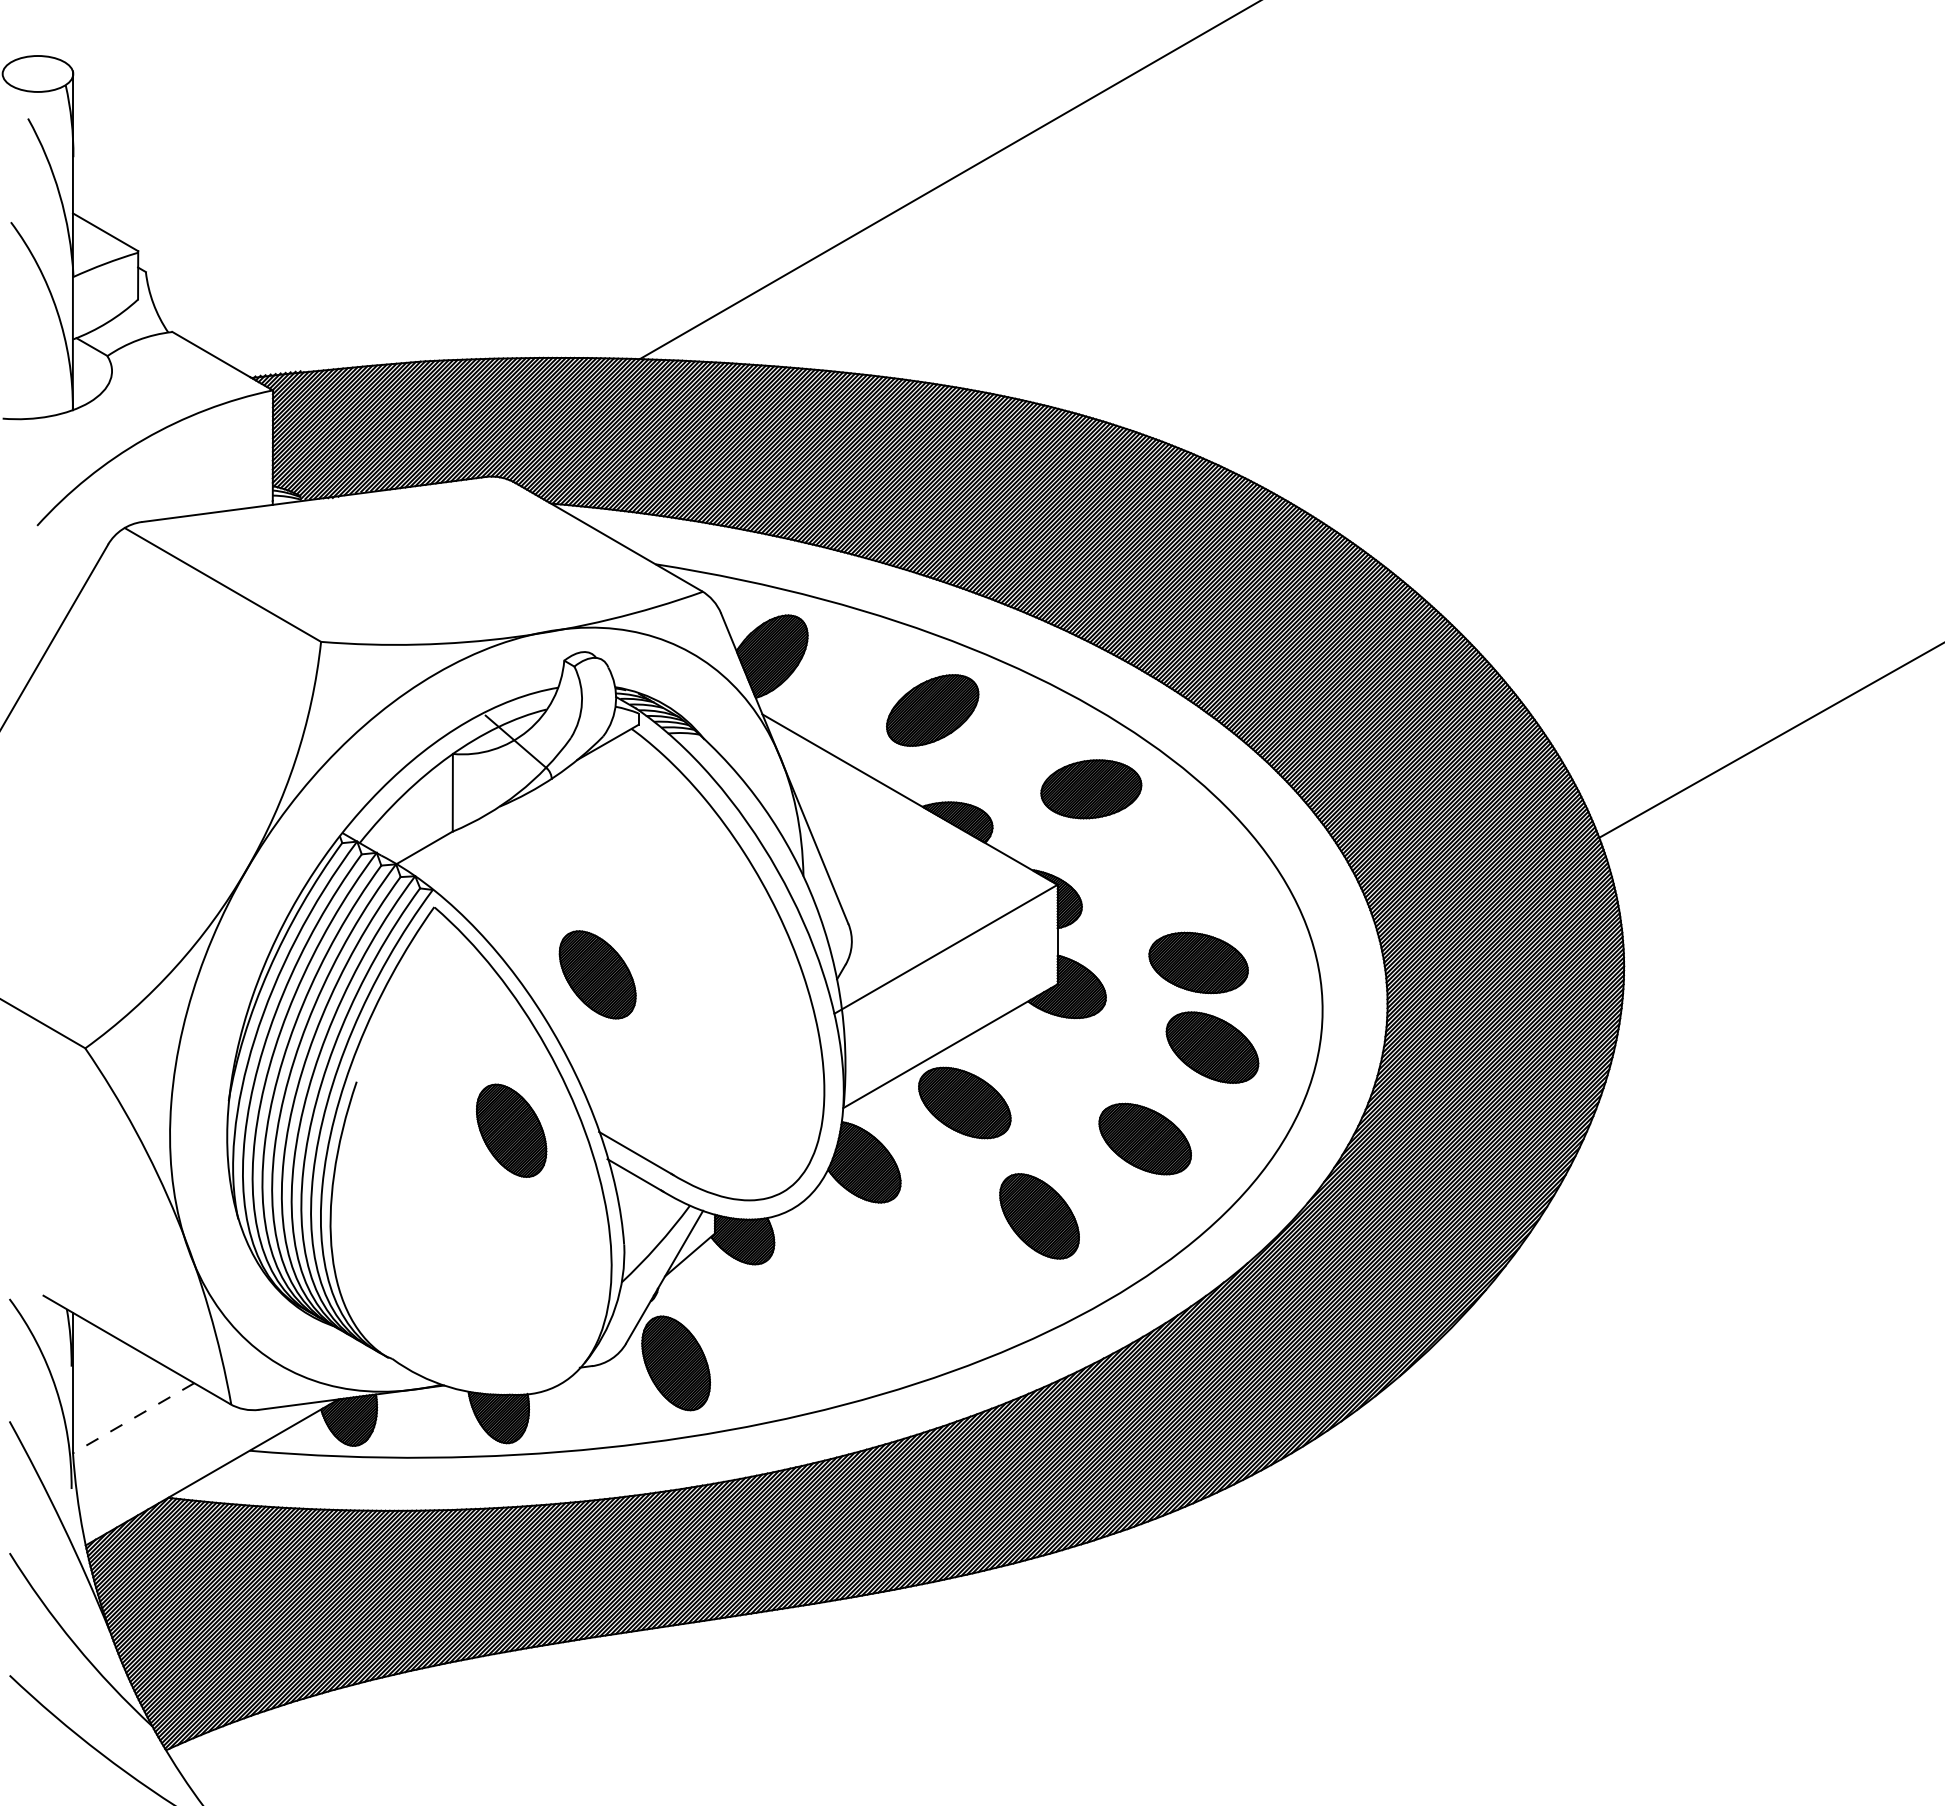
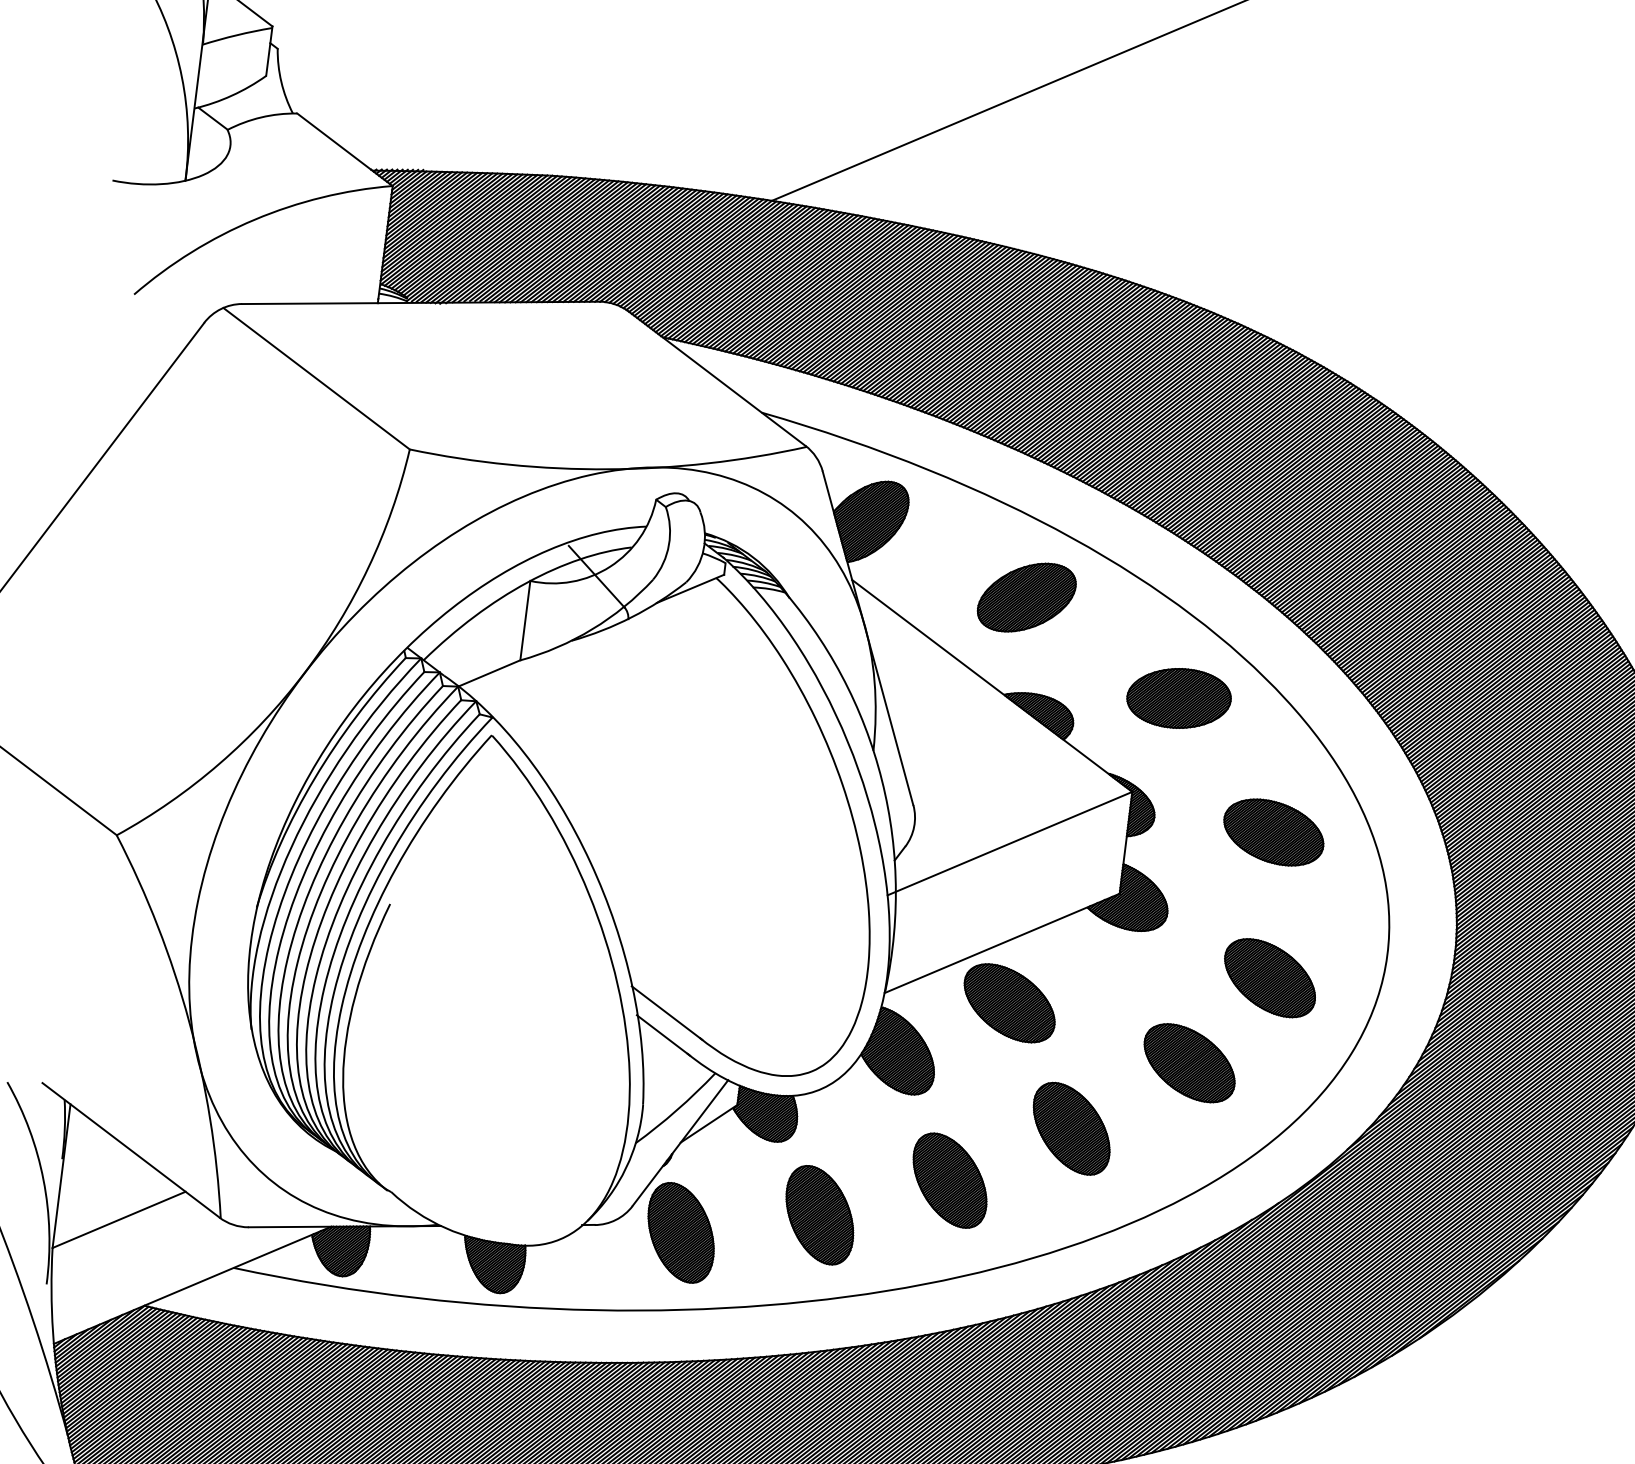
part: (1198, 962) -> (1273, 832), moved
part: (597, 974) -> (949, 1180), moved
part: (511, 1130) -> (819, 1214), moved
line: (133, 1418) -> (118, 1220), dashed -> solid

